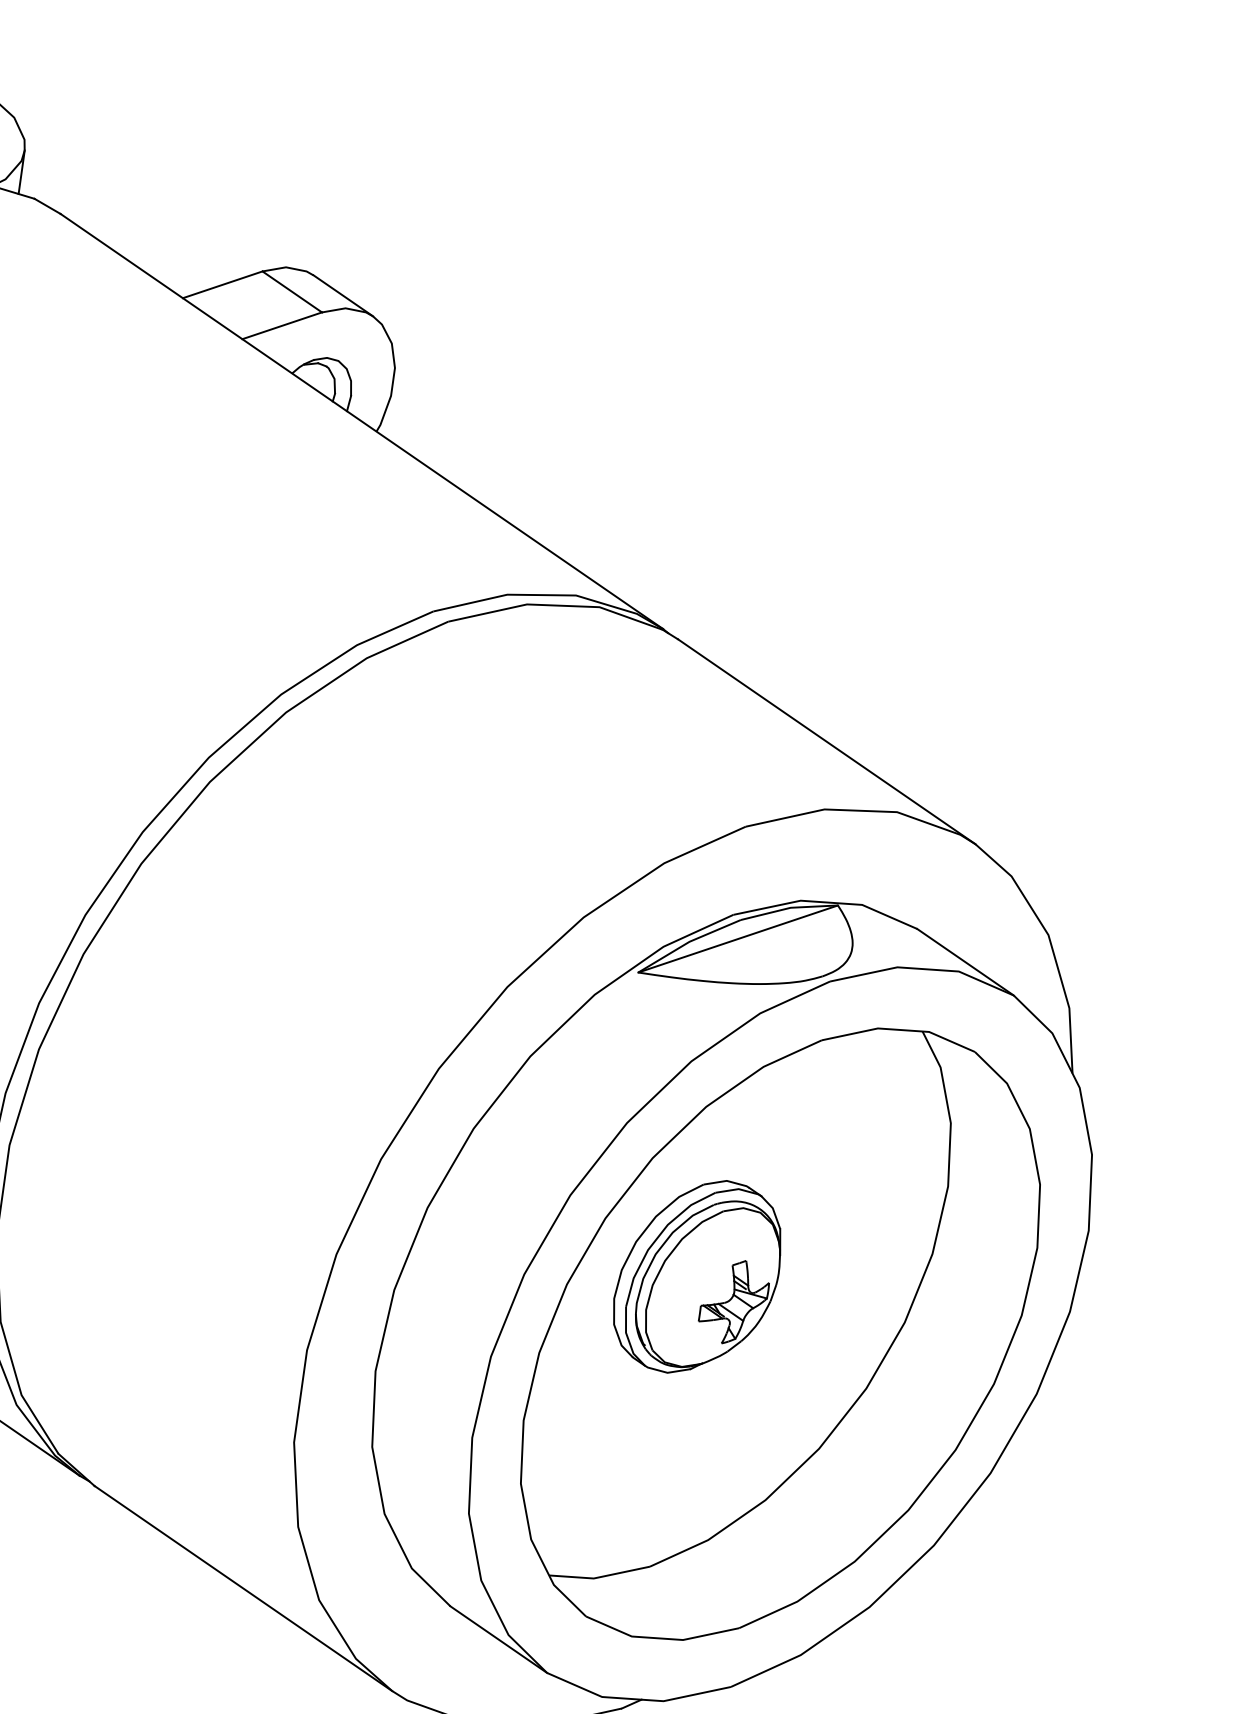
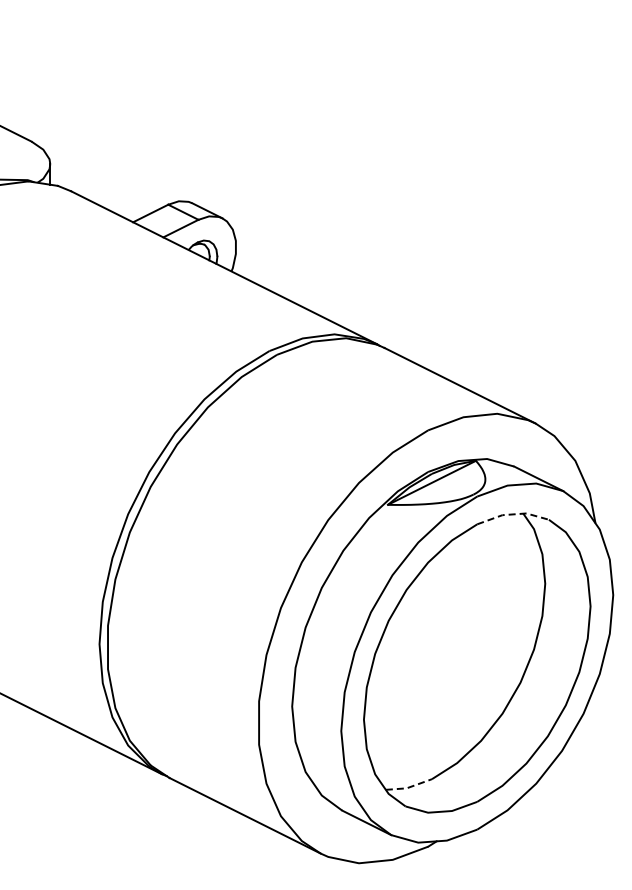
line: (901, 1030) -> (513, 514), solid -> dashed
part: (698, 1276) -> (435, 641), removed
line: (599, 1577) -> (409, 787), solid -> dashed

